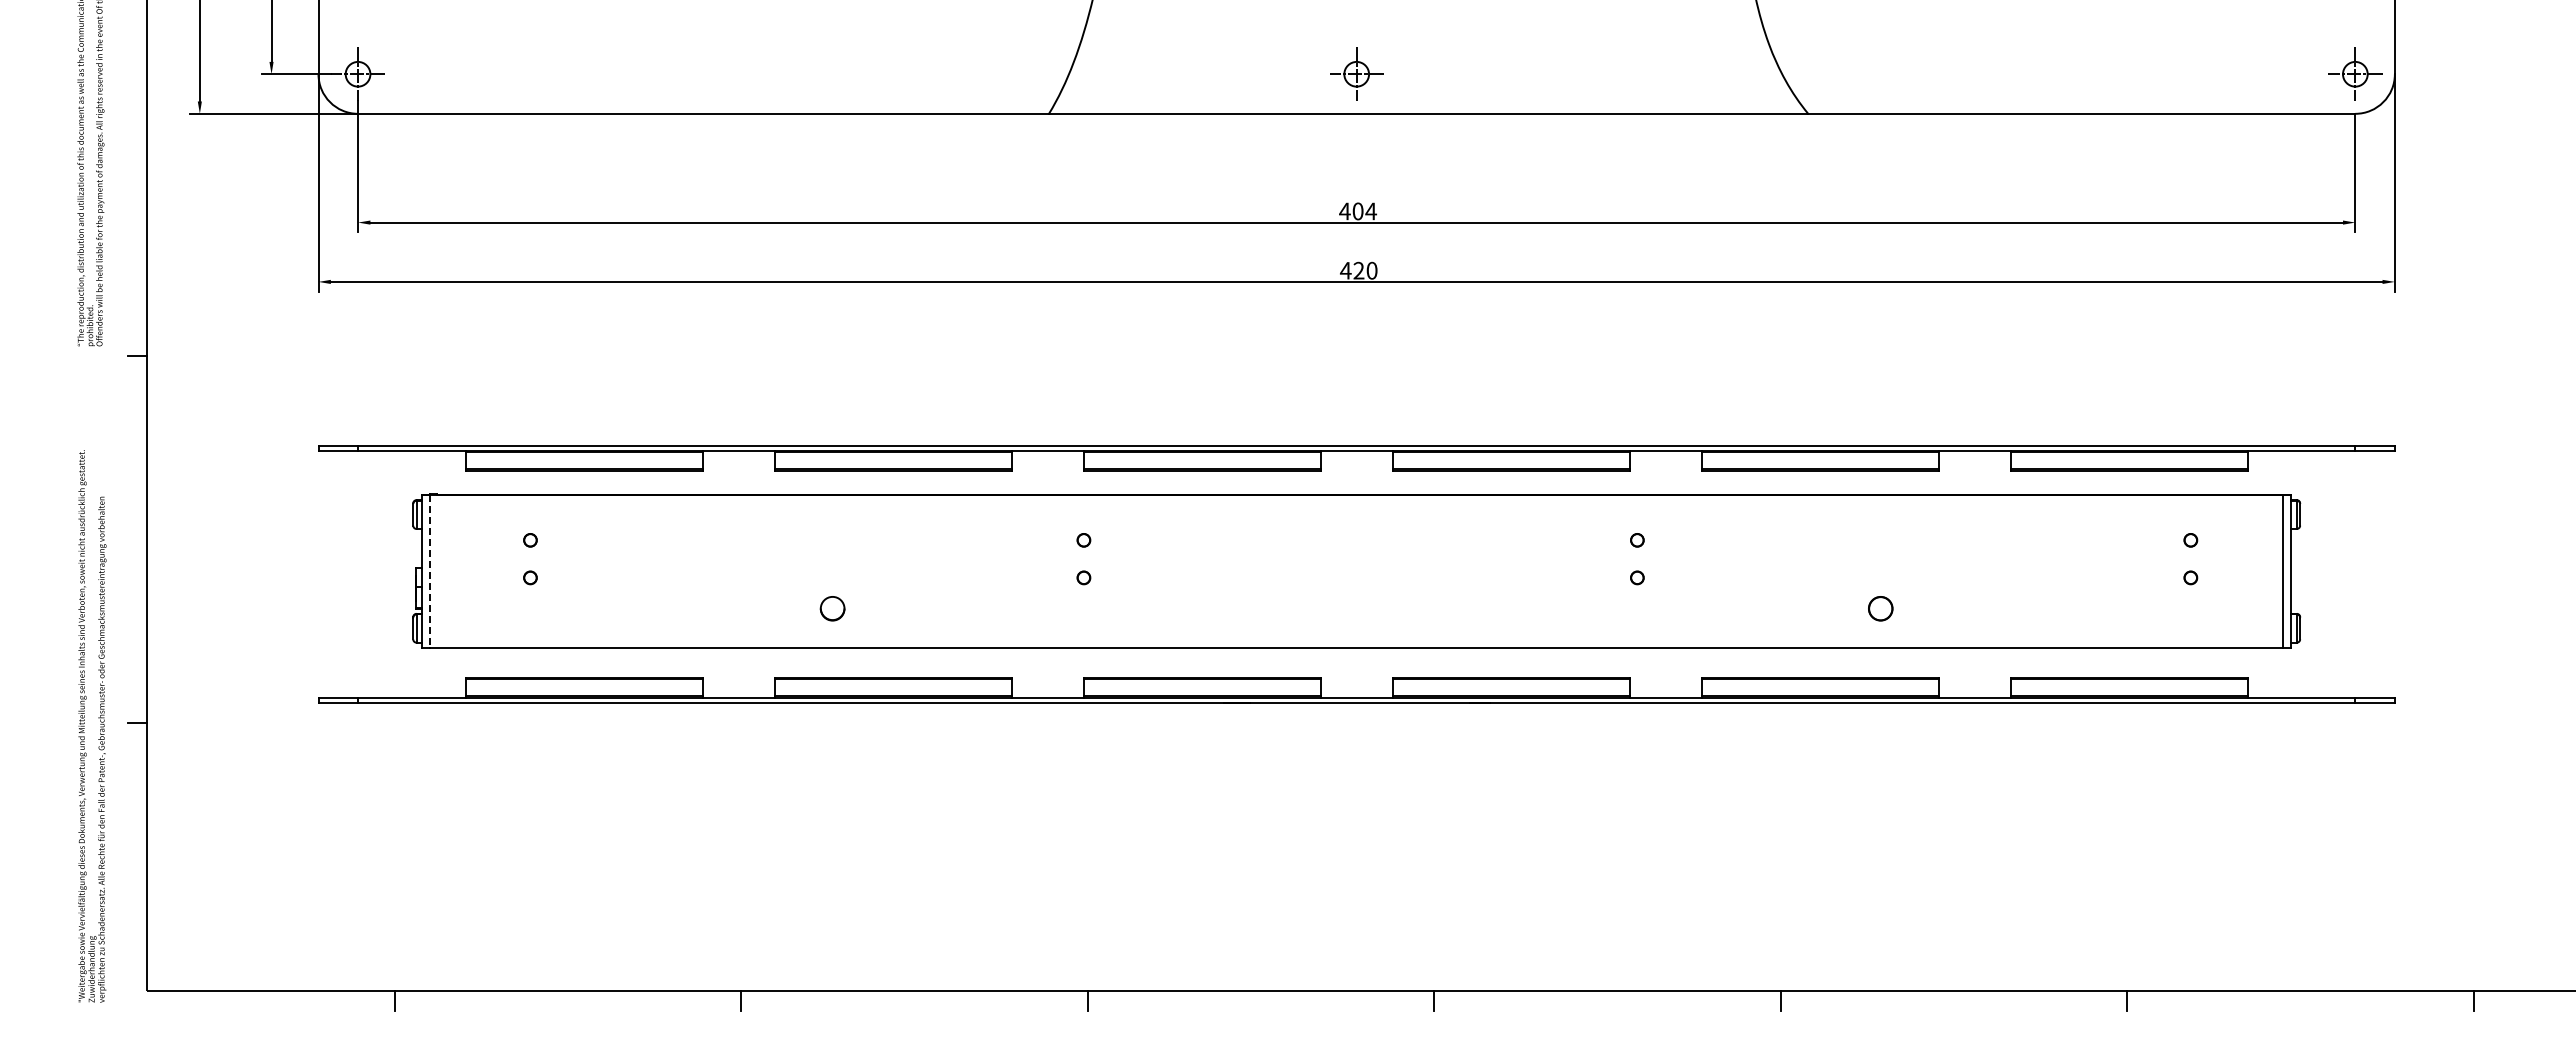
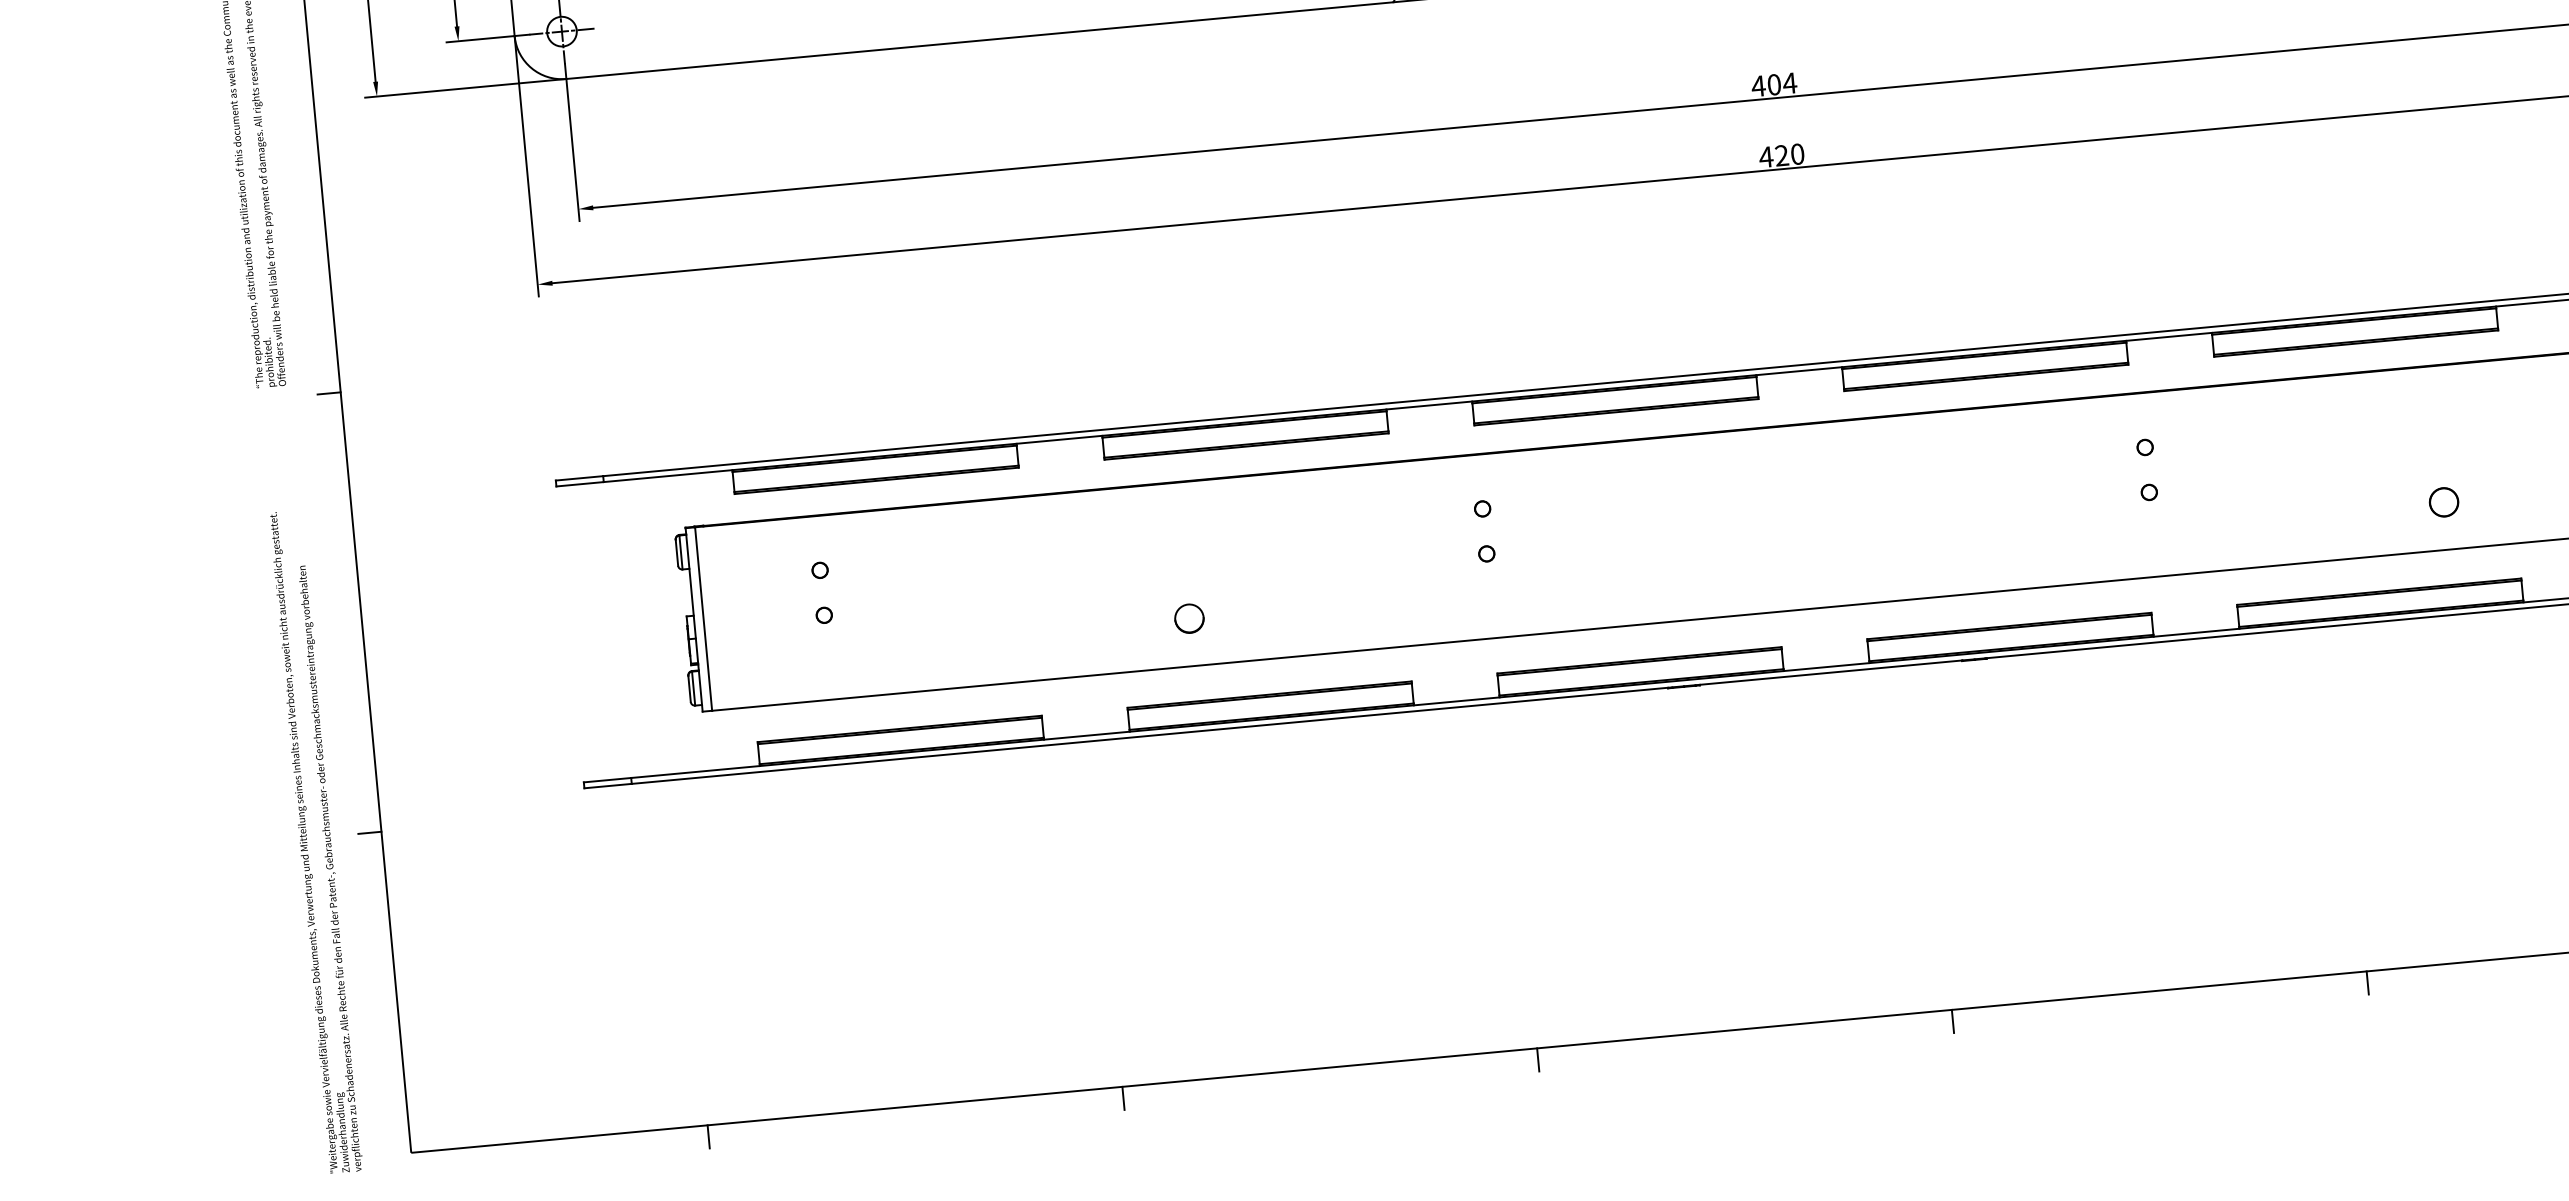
line: (430, 571) -> (703, 618), dashed -> solid

